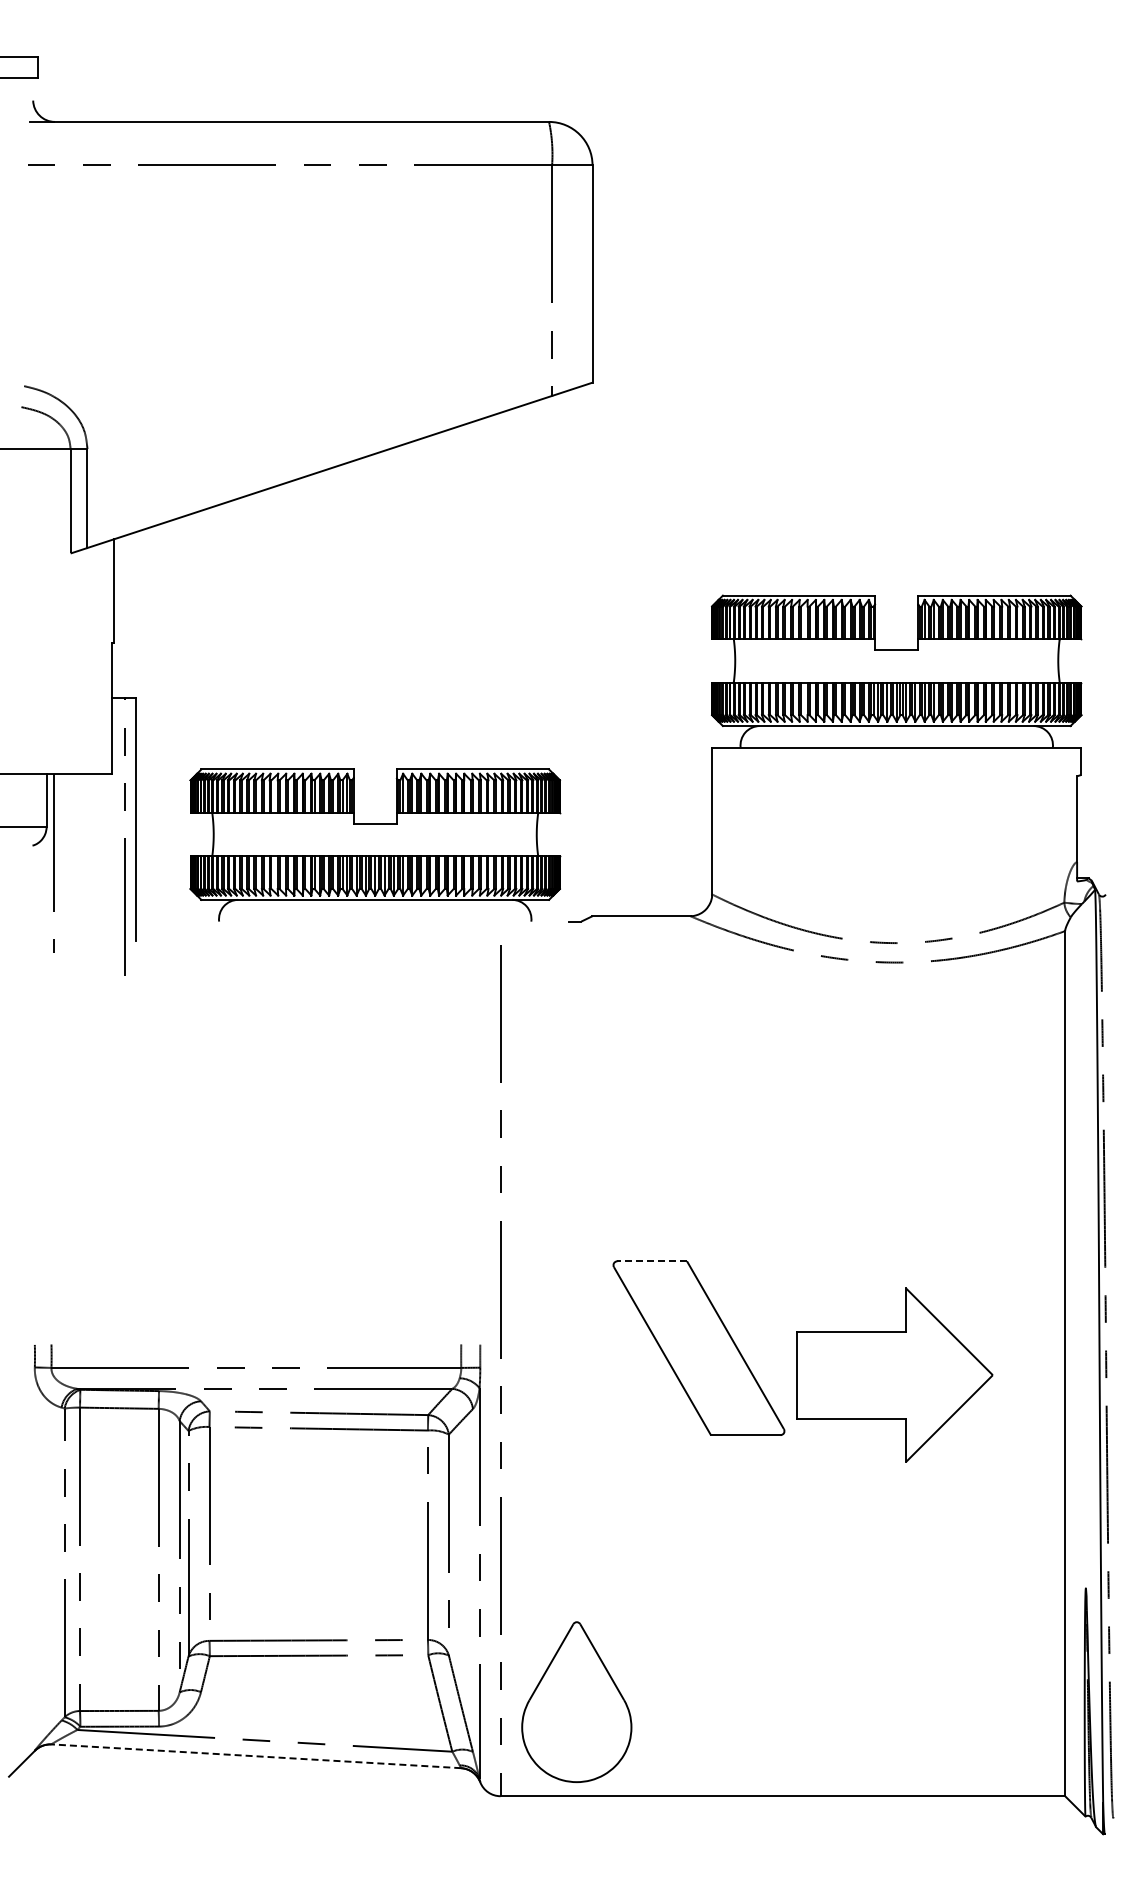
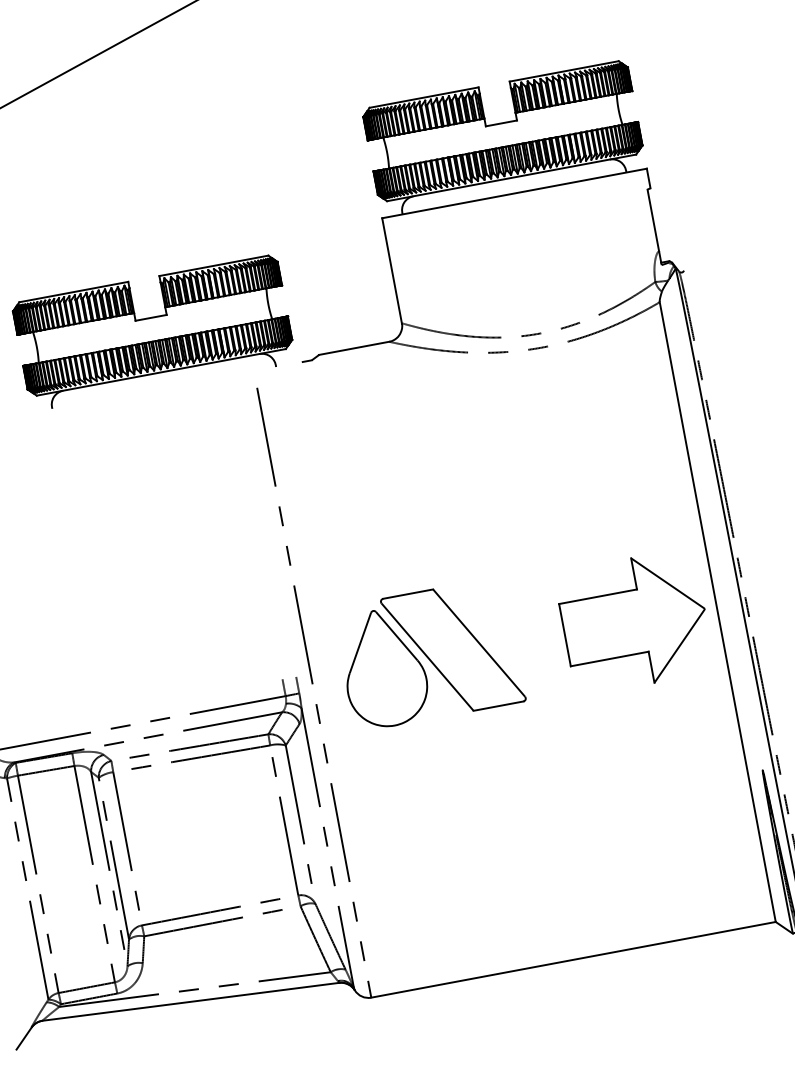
line: (652, 1261) -> (408, 594), dashed -> solid
part: (894, 1374) -> (634, 621), moved
part: (576, 1701) -> (383, 667), moved
line: (255, 1756) -> (190, 1002), dashed -> solid

